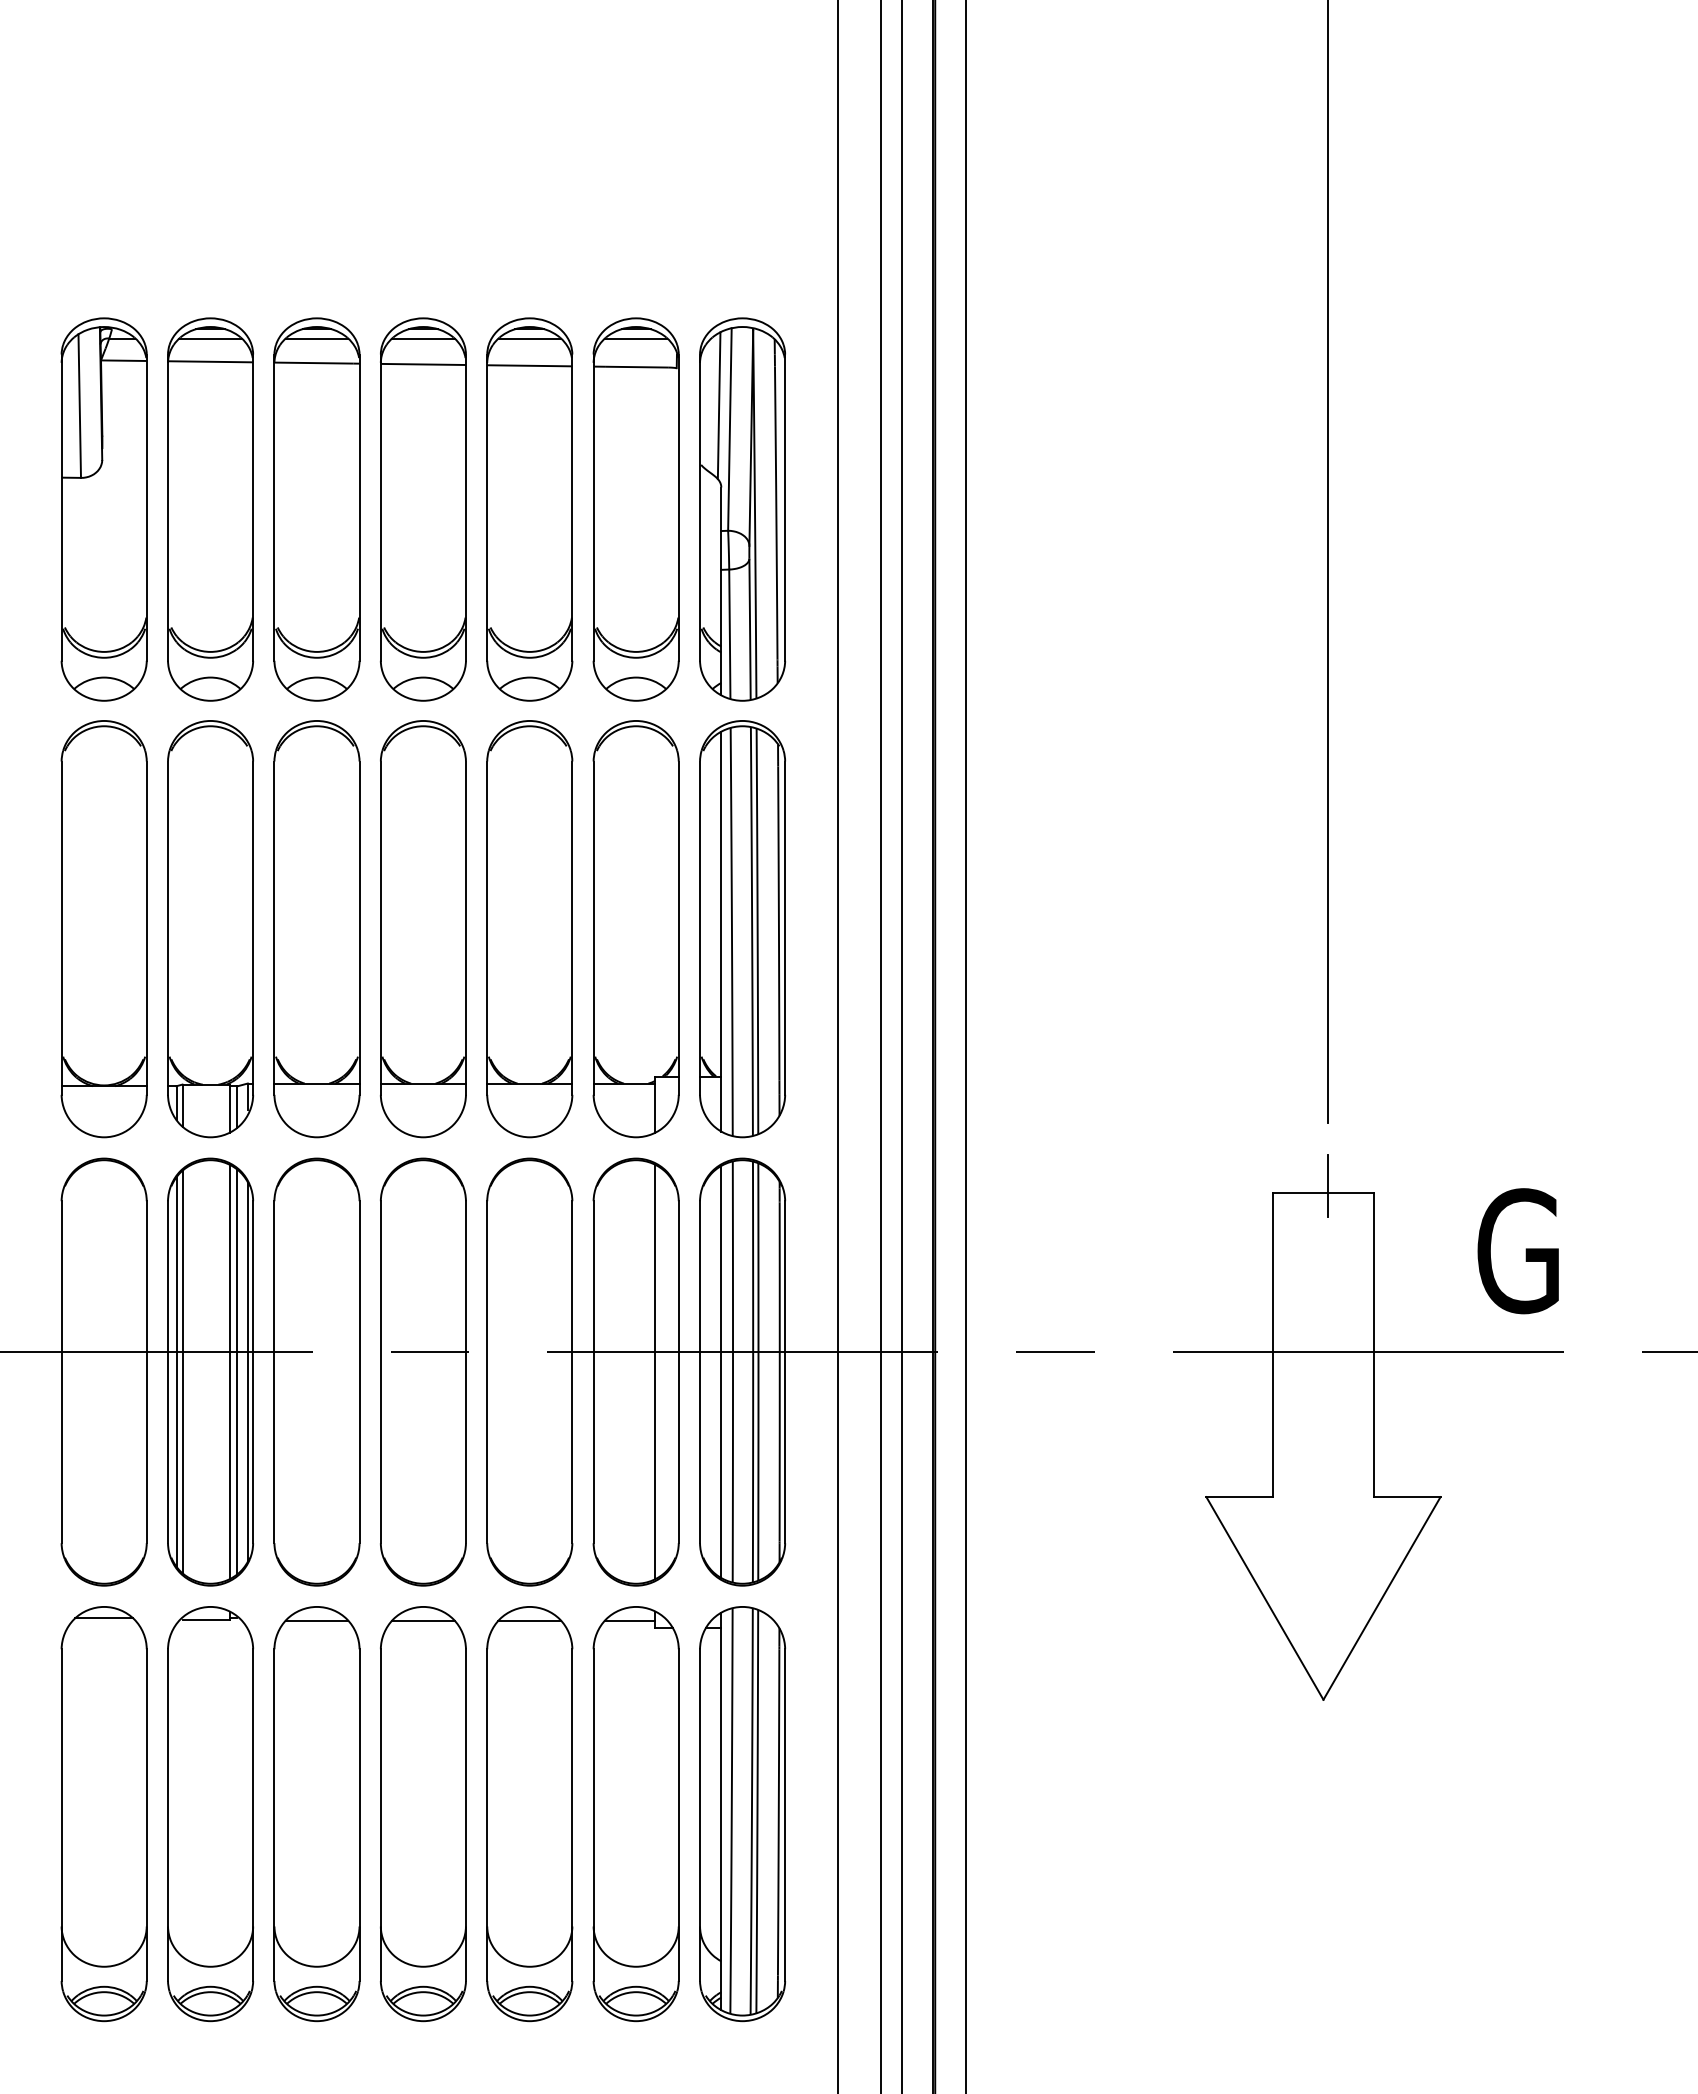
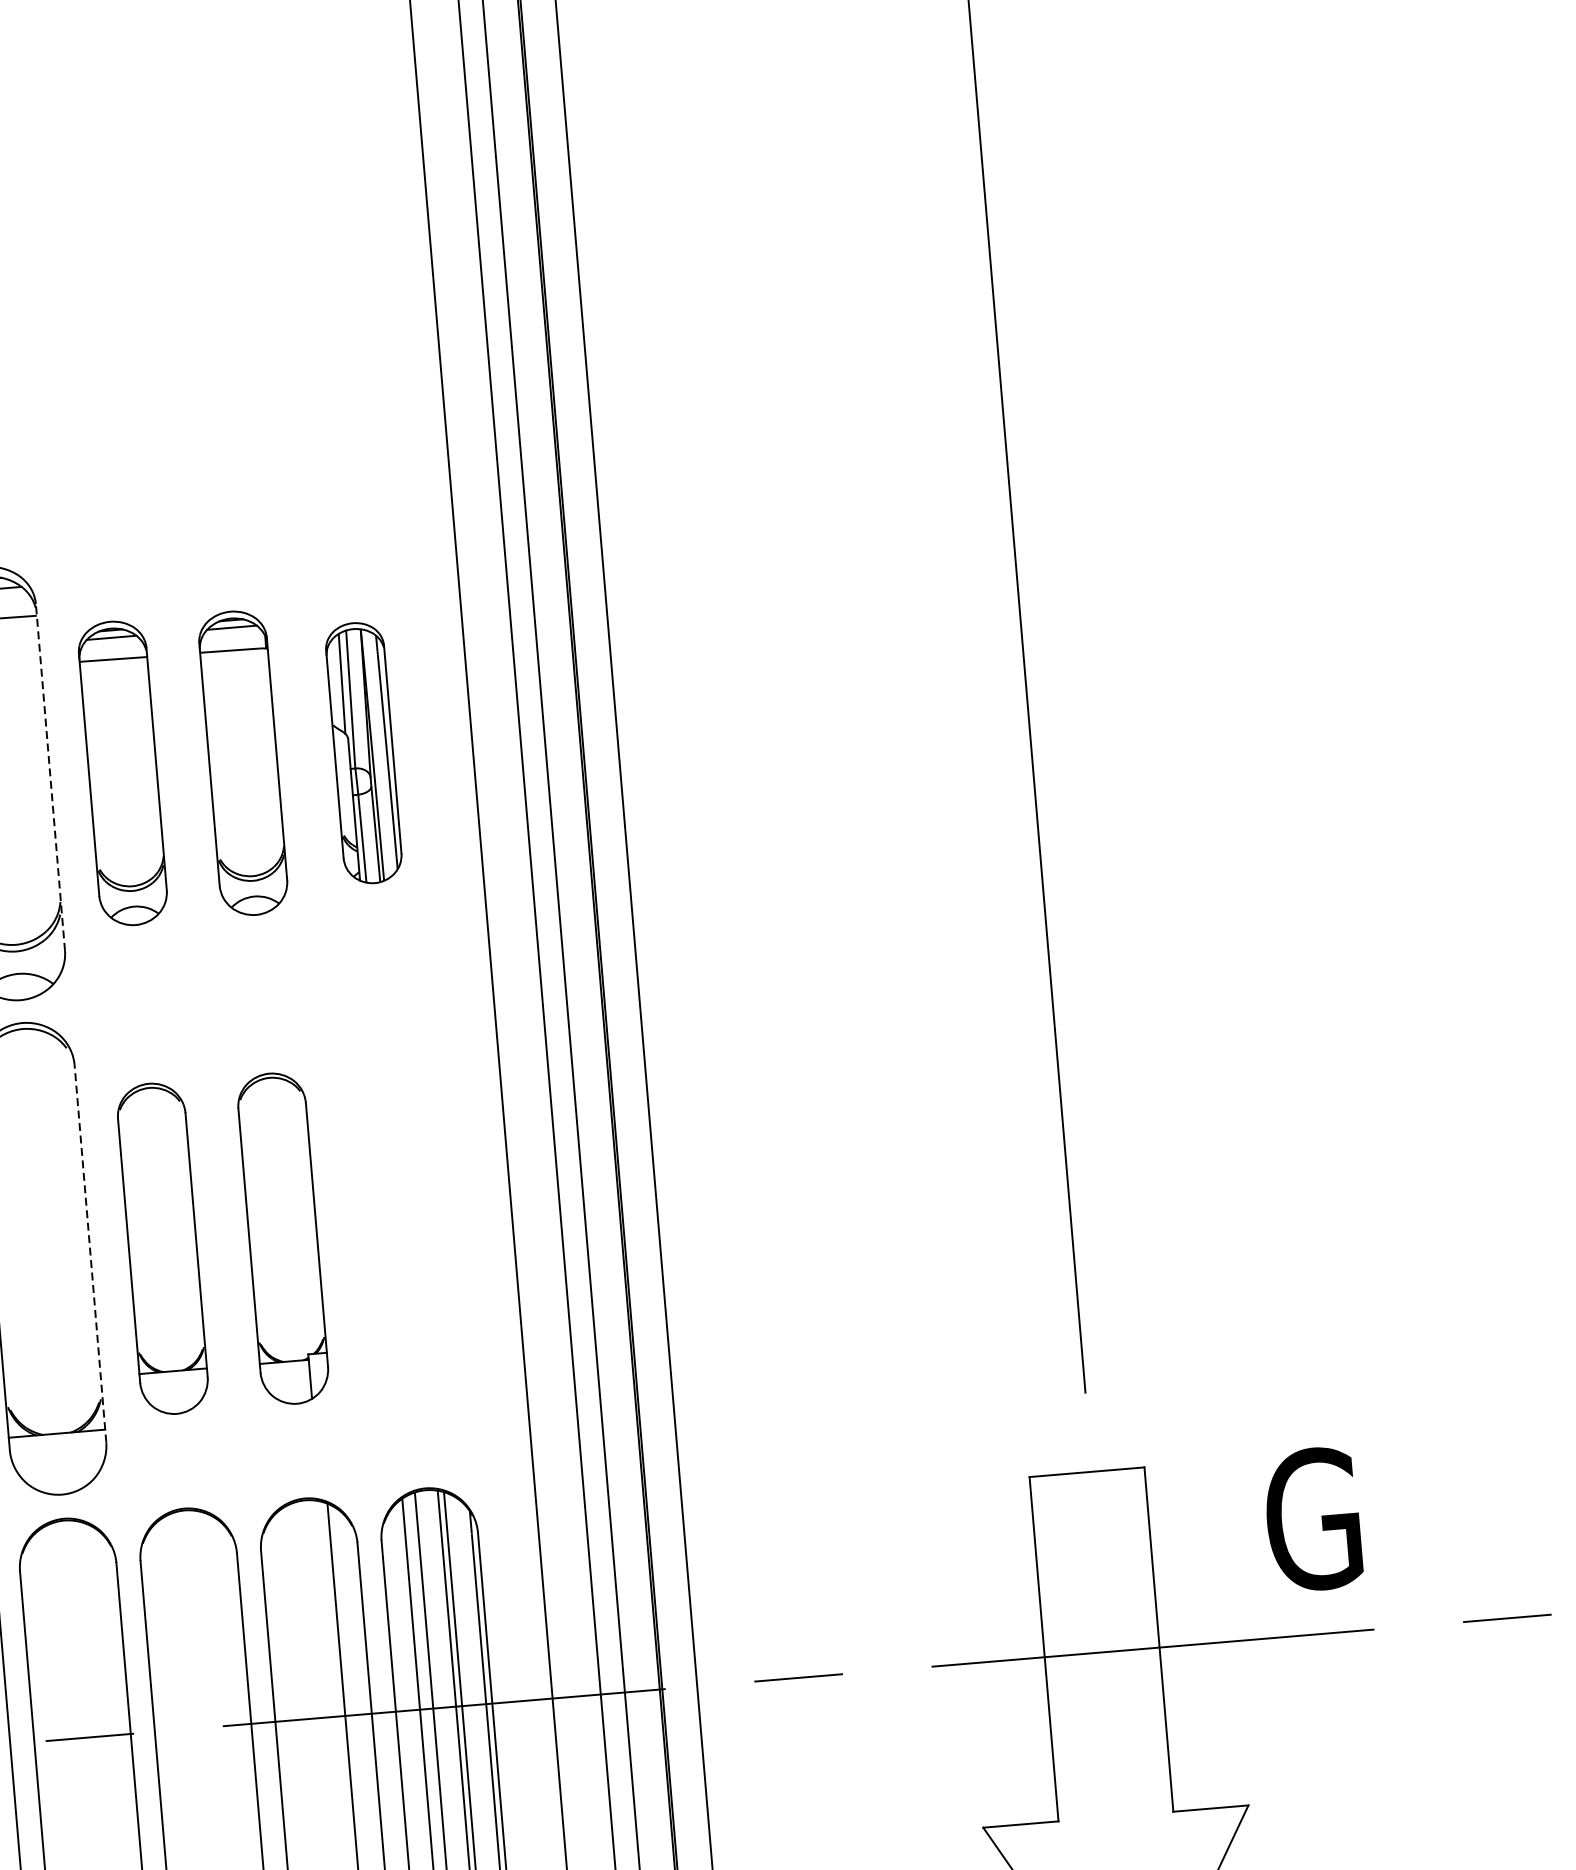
line: (465, 507) -> (49, 777), solid -> dashed
part: (529, 509) -> (122, 773), size x0.7
part: (635, 509) -> (242, 763), size x0.7
part: (742, 509) -> (363, 753), size x0.6
line: (465, 928) -> (89, 1254), solid -> dashed
part: (529, 929) -> (162, 1249), size x0.7
part: (635, 929) -> (282, 1239), size x0.7
part: (742, 929) -> (403, 1228), removed
line: (1328, 1186) -> (1092, 1464), removed

